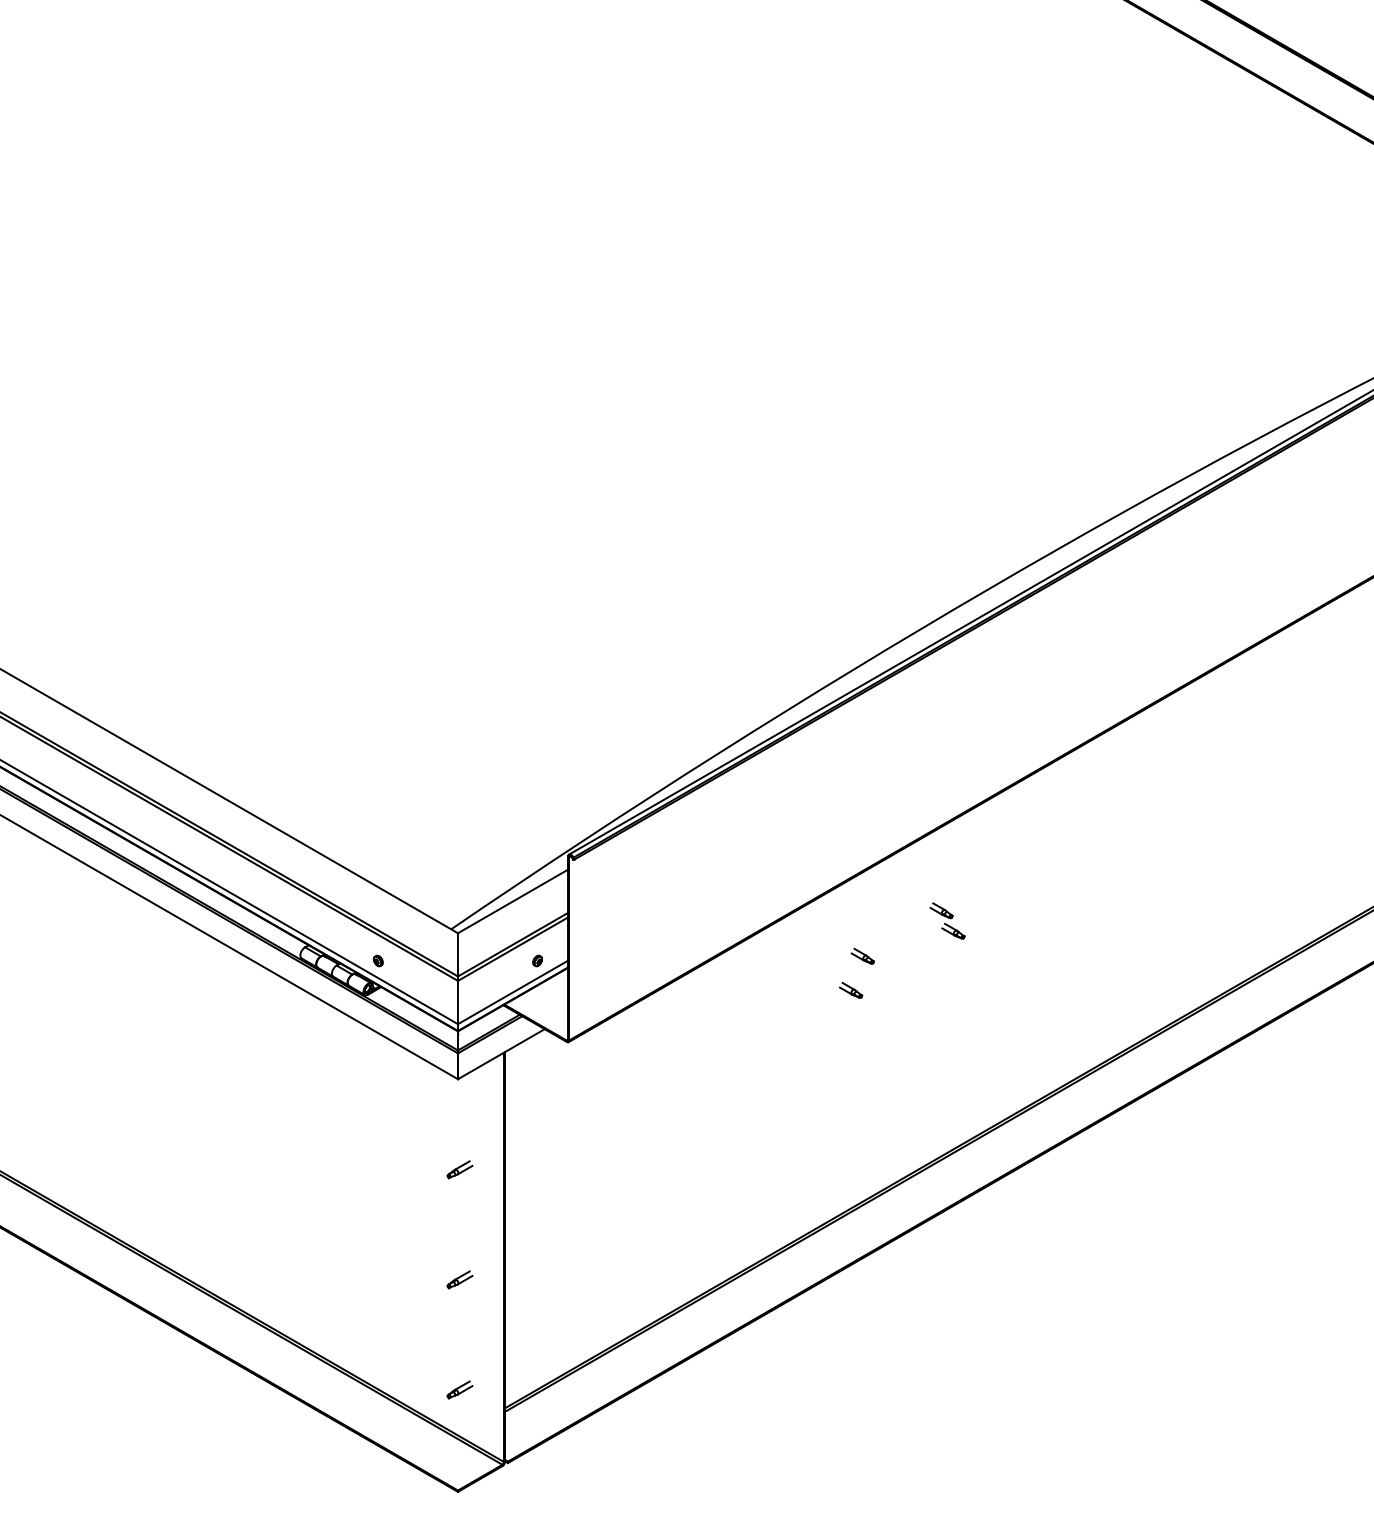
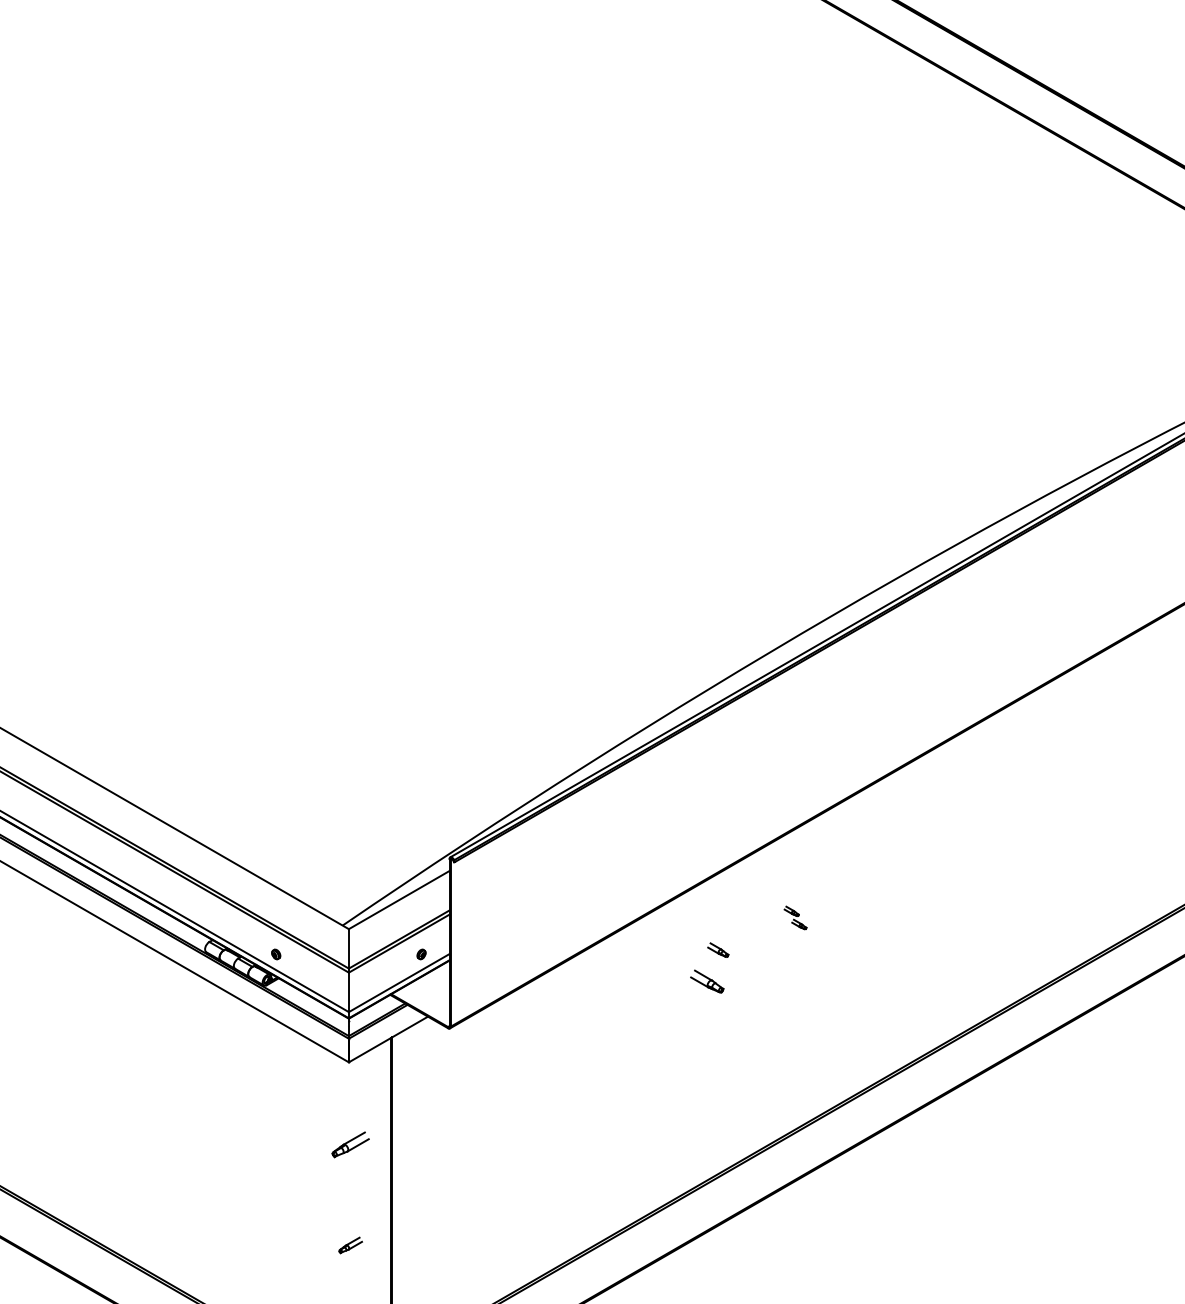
part: (947, 920) -> (795, 917), size x0.7
part: (851, 989) -> (707, 980), size x1.6
part: (459, 1169) -> (350, 1144), size x1.6

